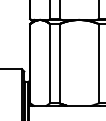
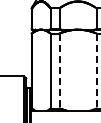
line: (59, 64) -> (59, 71), solid -> dashed
line: (98, 64) -> (96, 71), solid -> dashed

